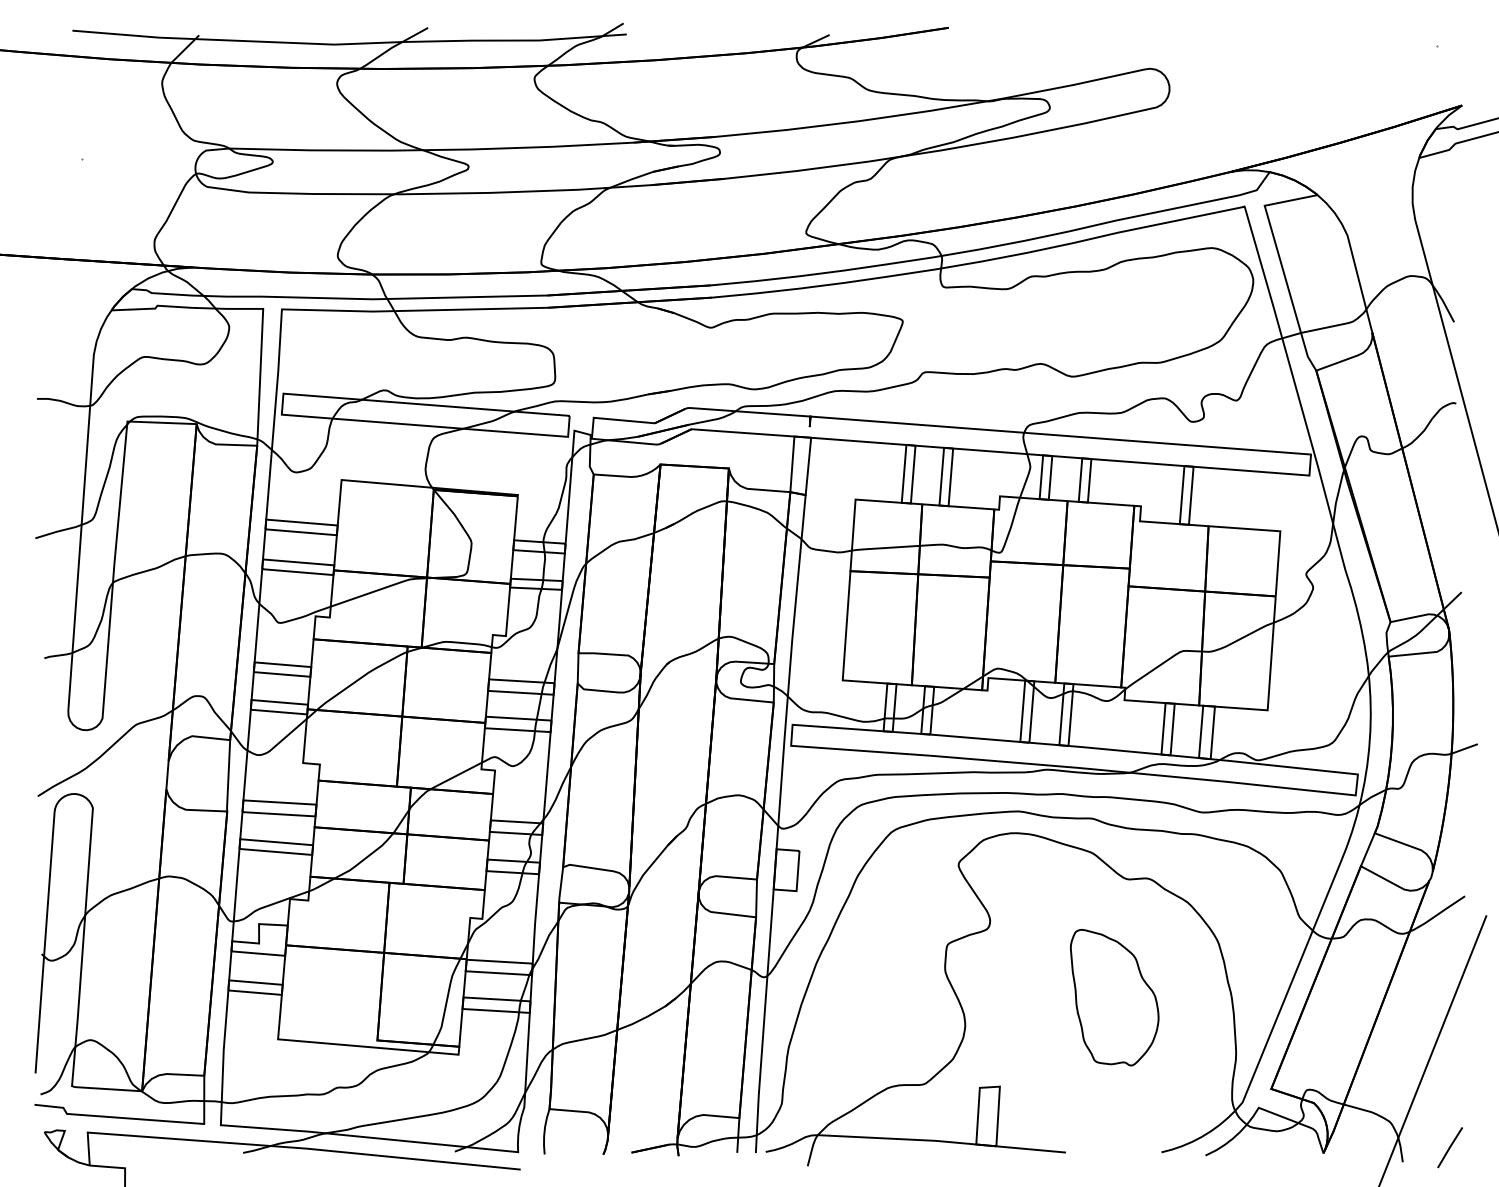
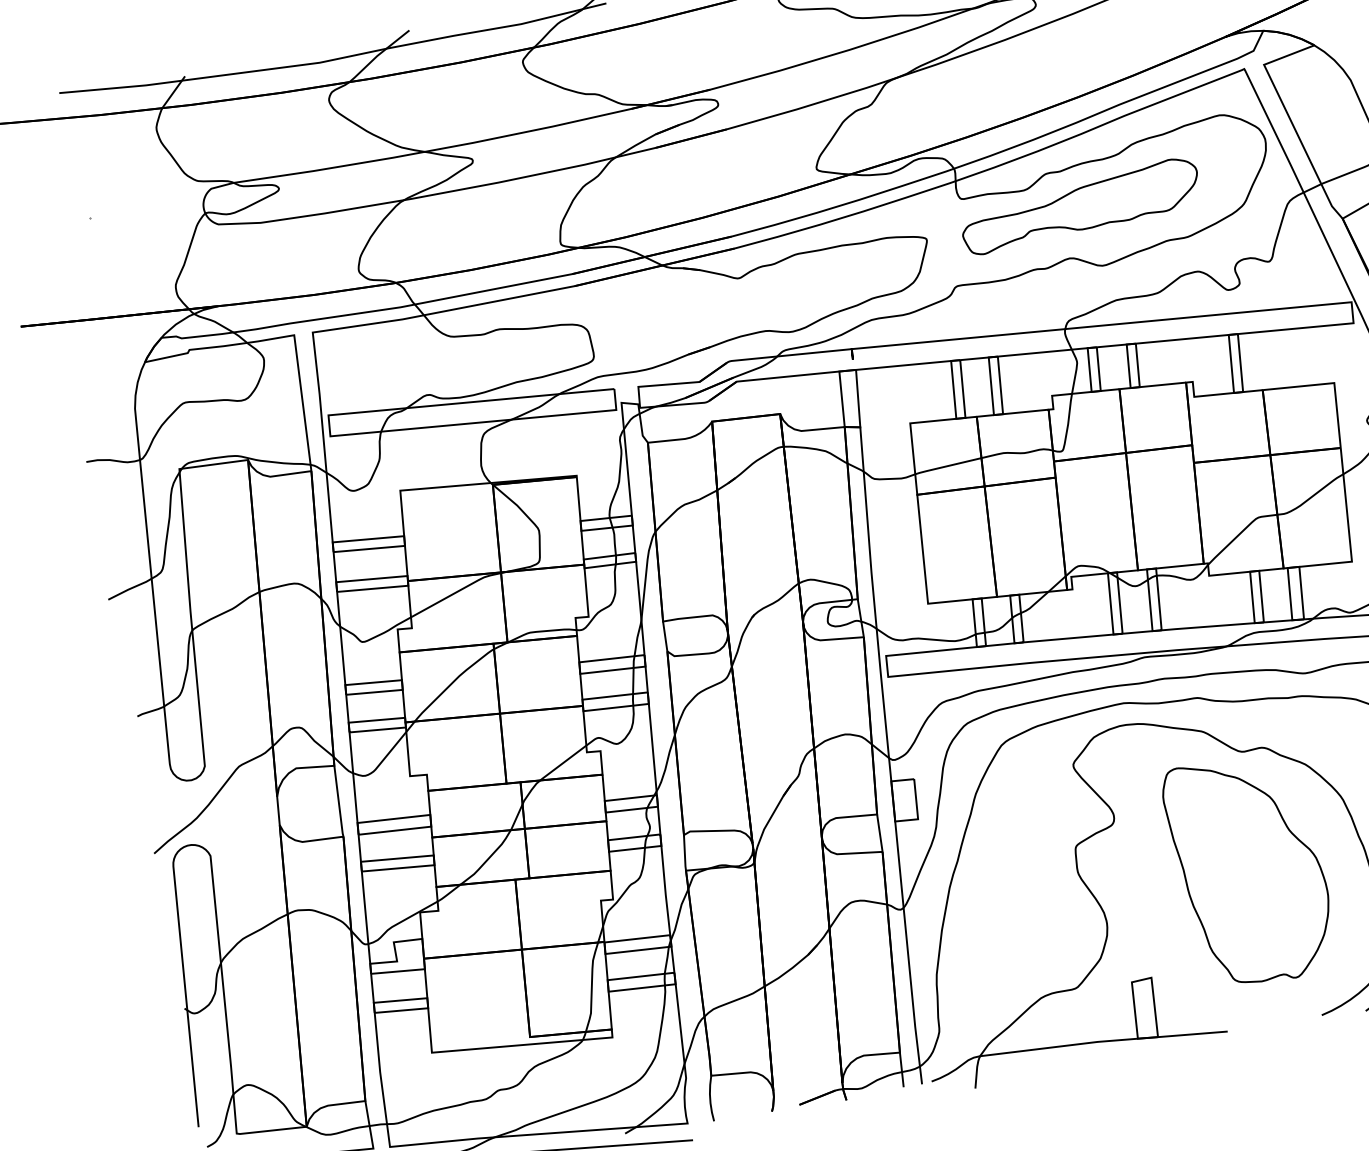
part: (1059, 314) -> (1080, 206), added
part: (1114, 997) -> (1249, 870), size x1.67

